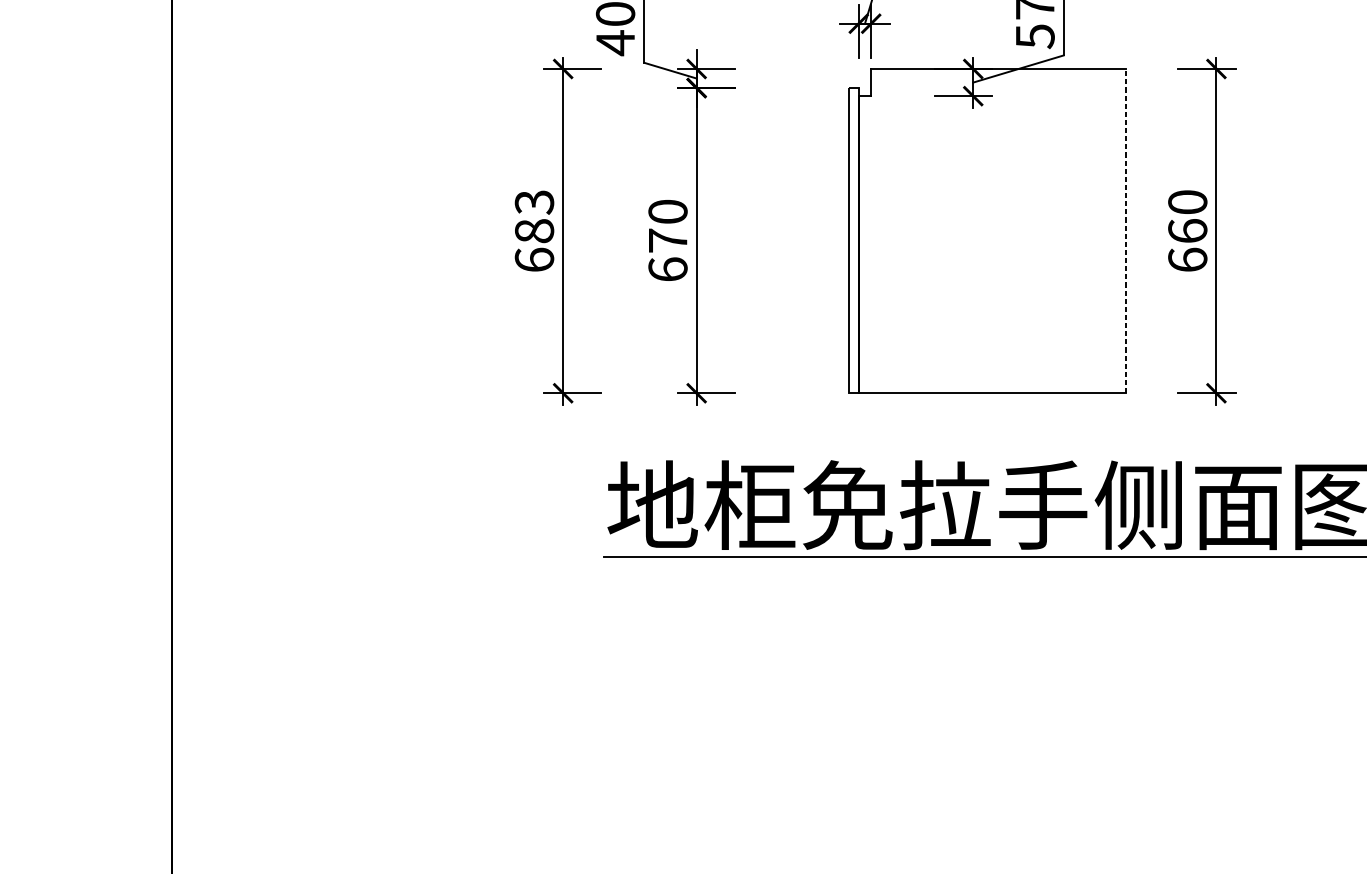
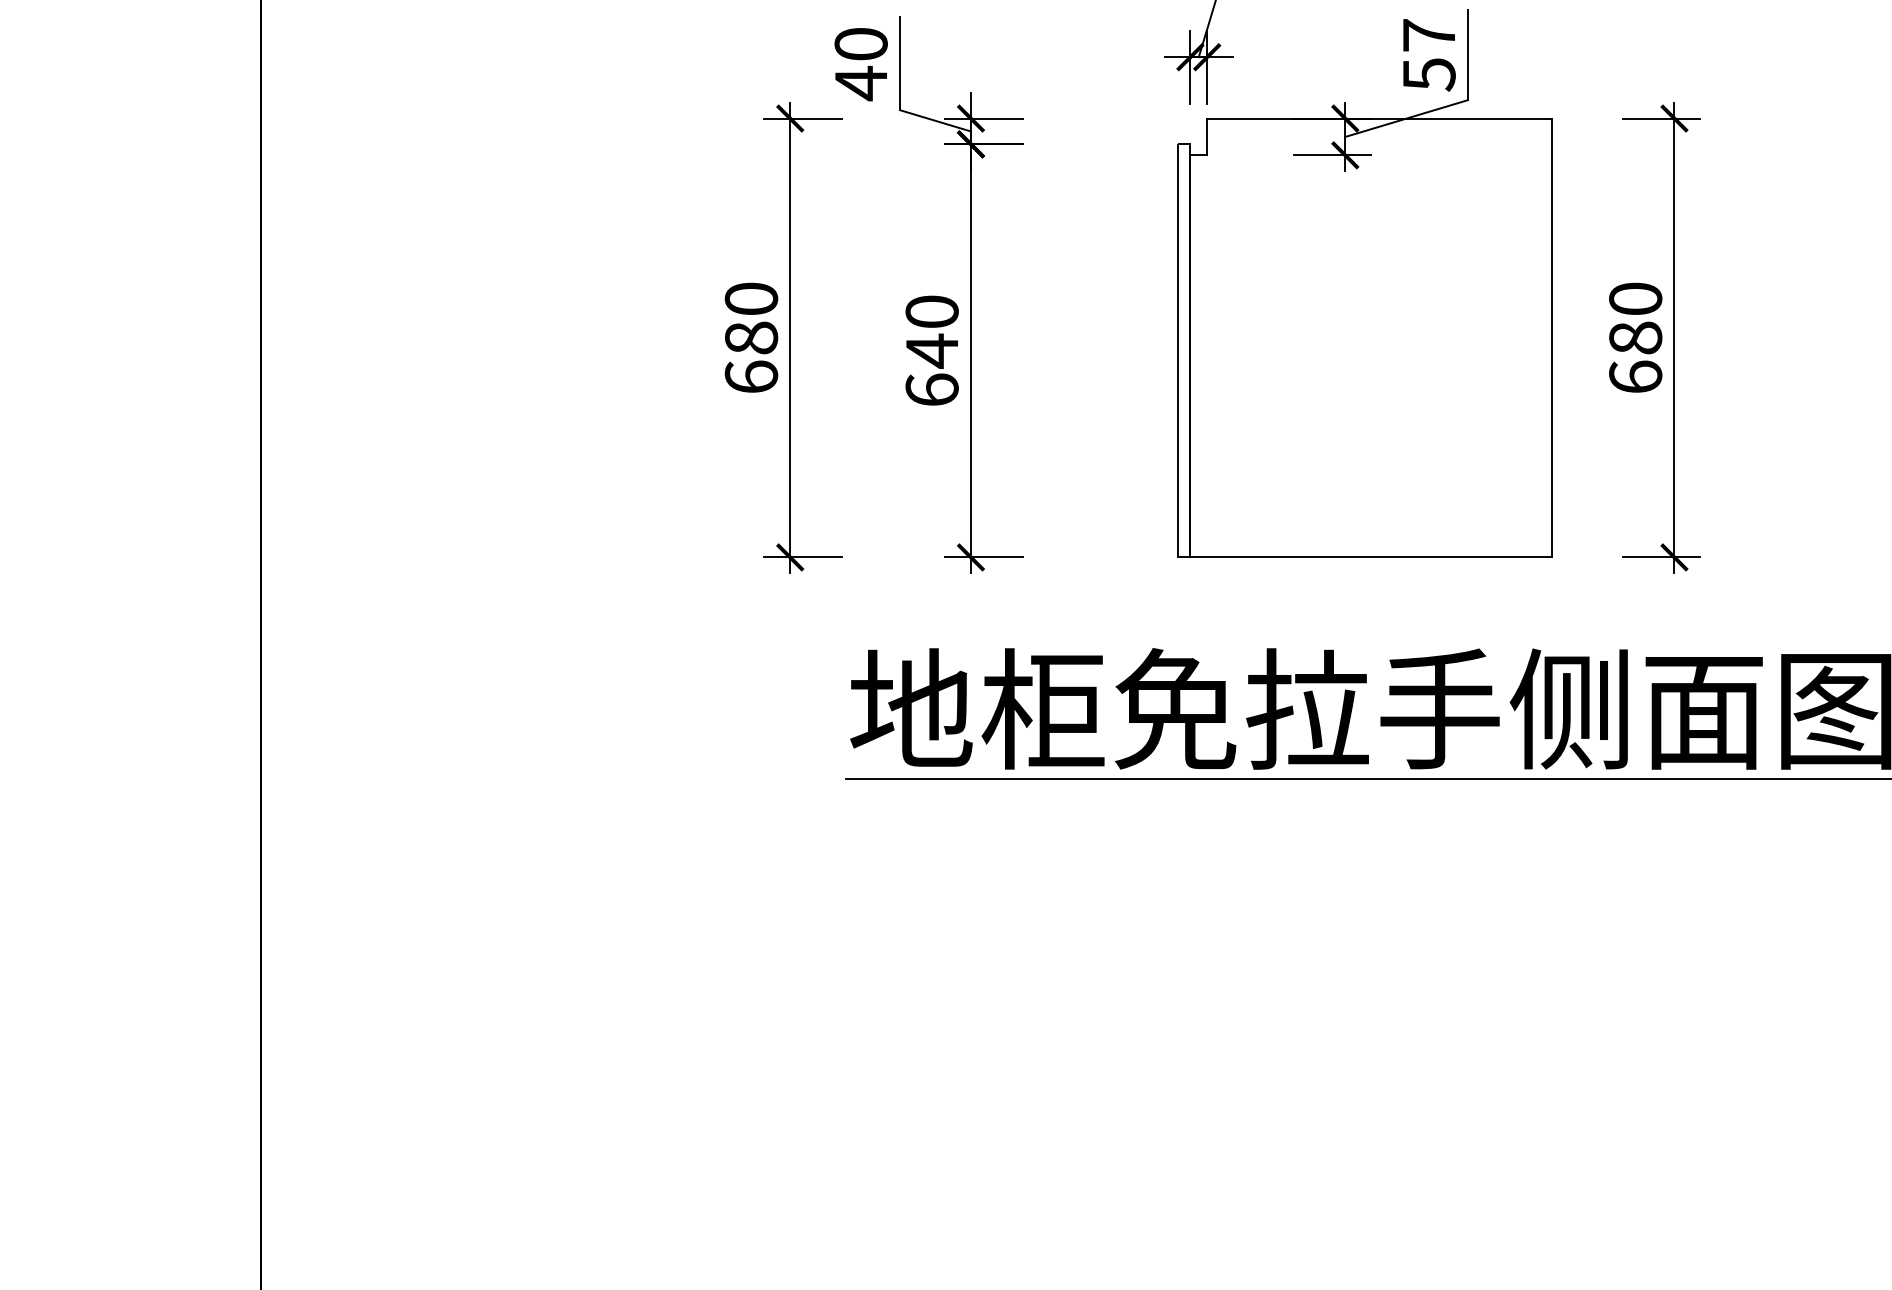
text: (534, 202) -> (751, 299), 683 -> 680
line: (1125, 230) -> (1551, 337), dashed -> solid
text: (1187, 230) -> (1635, 337), 660 -> 680
text: (667, 240) -> (931, 350), 670 -> 640

